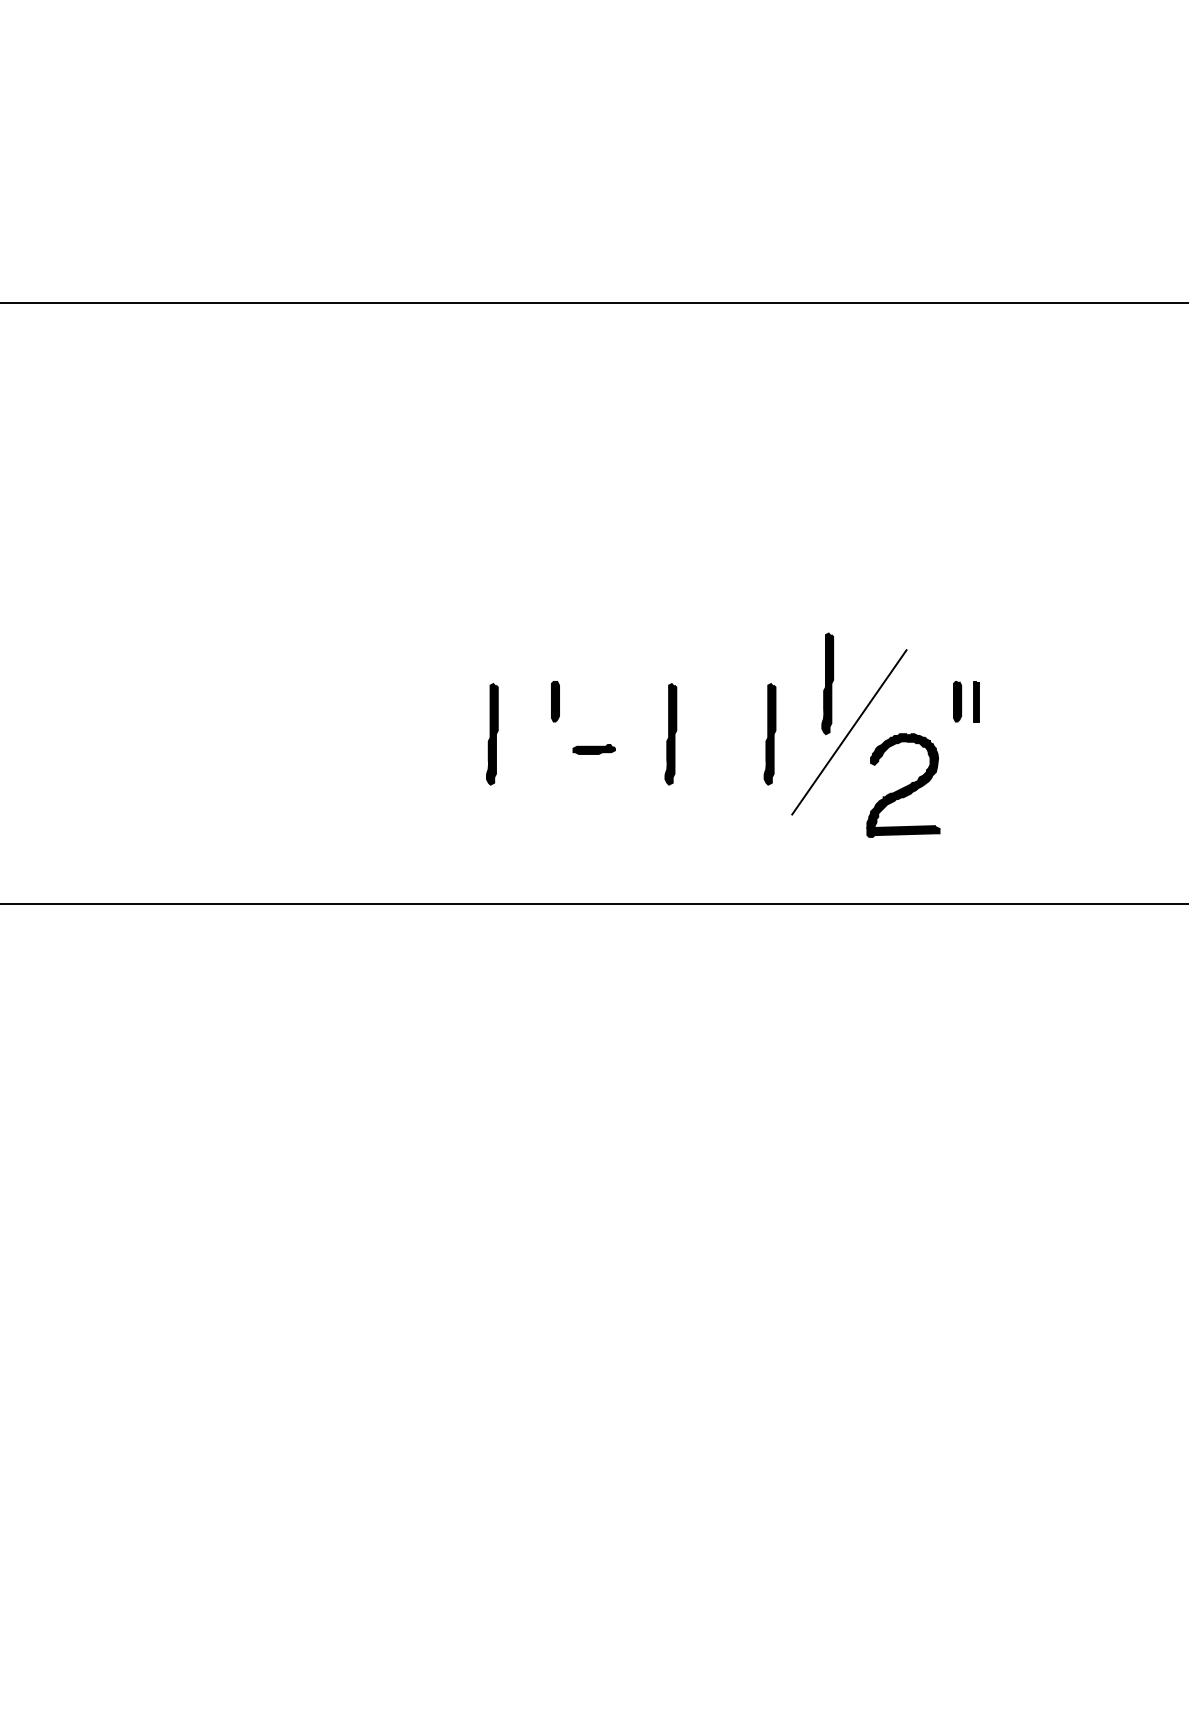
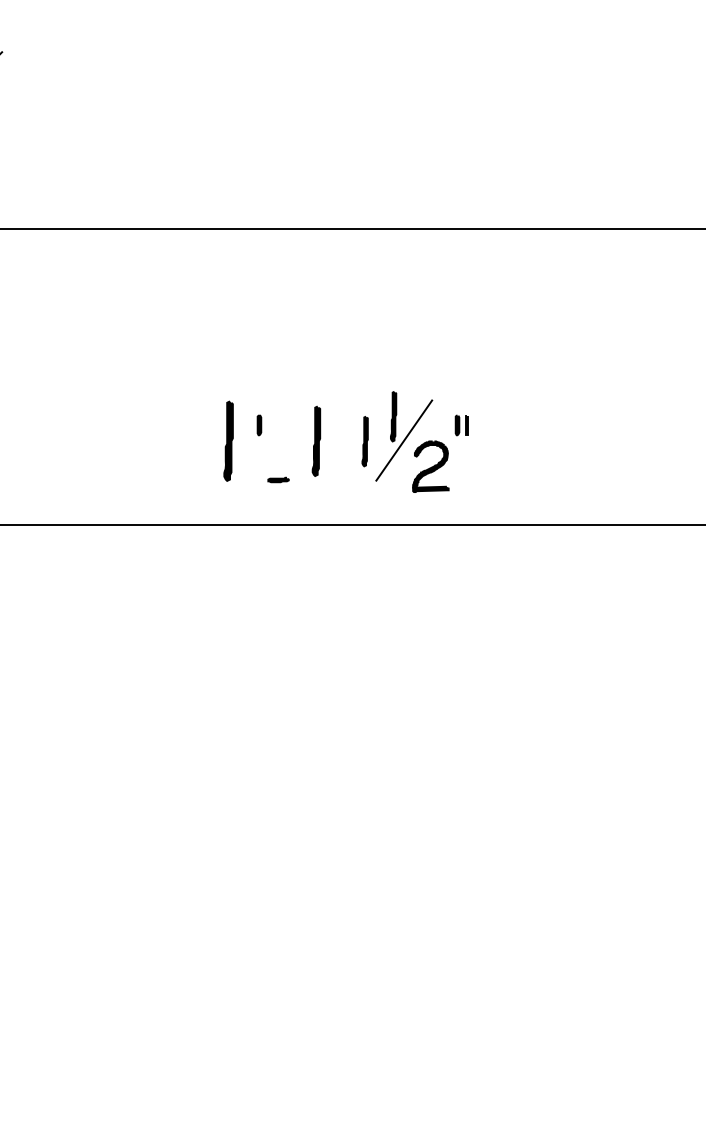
part: (490, 734) -> (227, 441), size x1.6
part: (669, 734) -> (315, 441), size x1.4
part: (594, 748) -> (278, 479), moved

